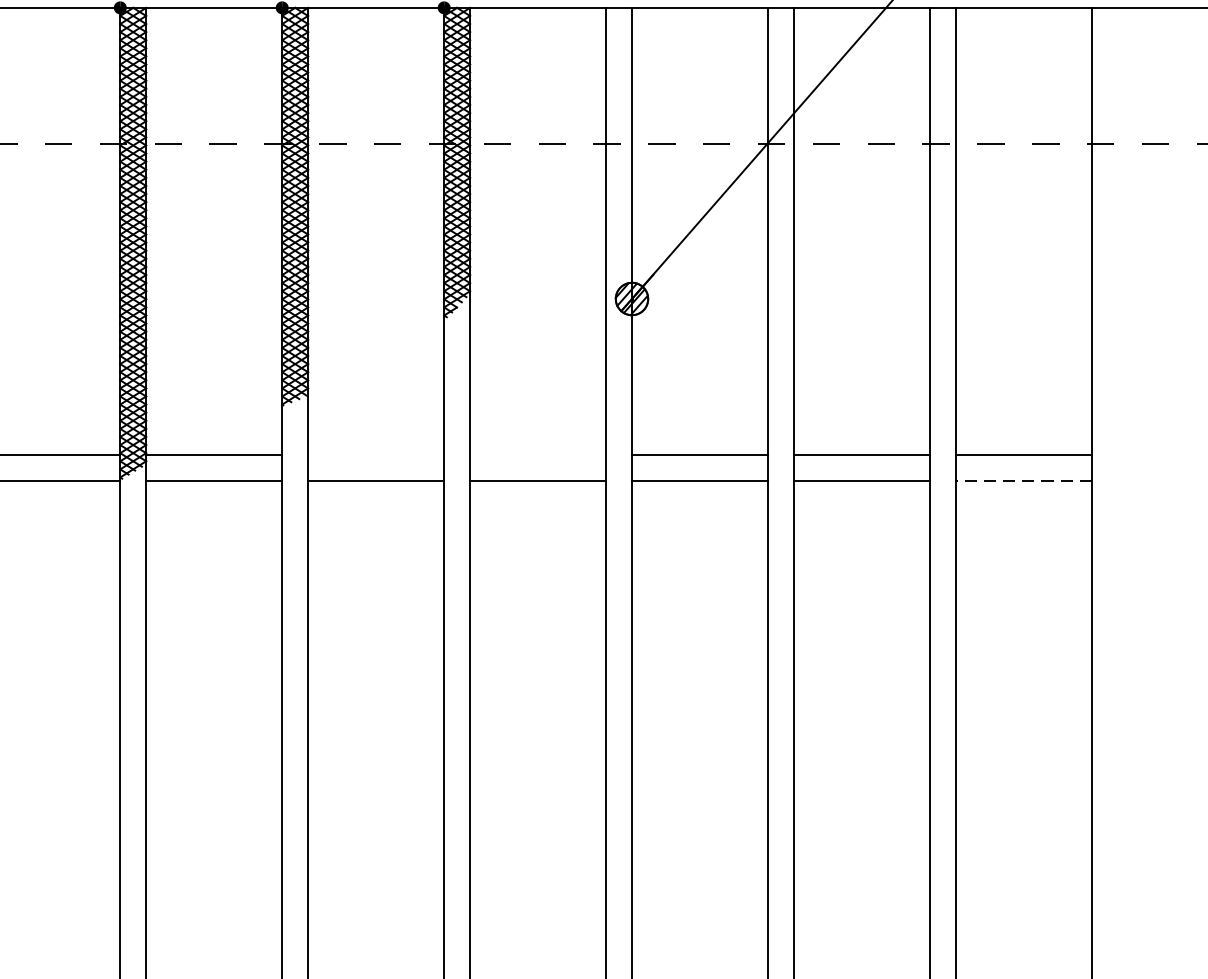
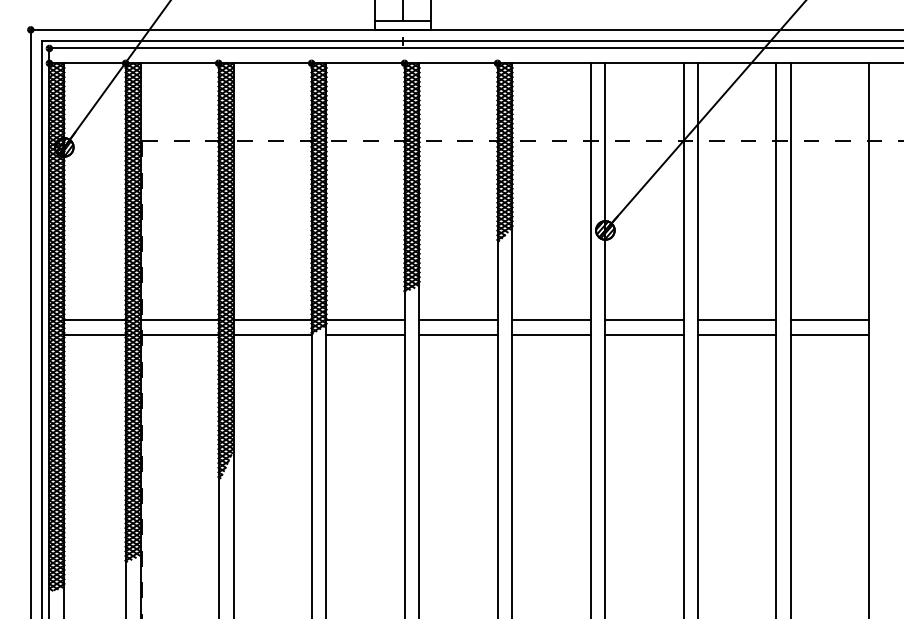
line: (376, 454) -> (458, 319), added
line: (538, 454) -> (551, 319), added
line: (1022, 480) -> (829, 334), dashed -> solid

